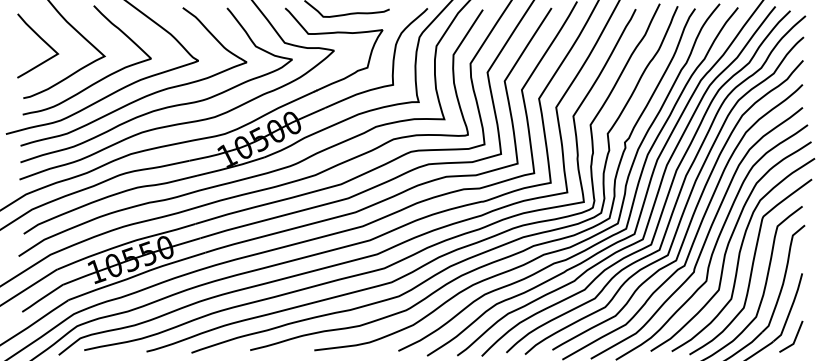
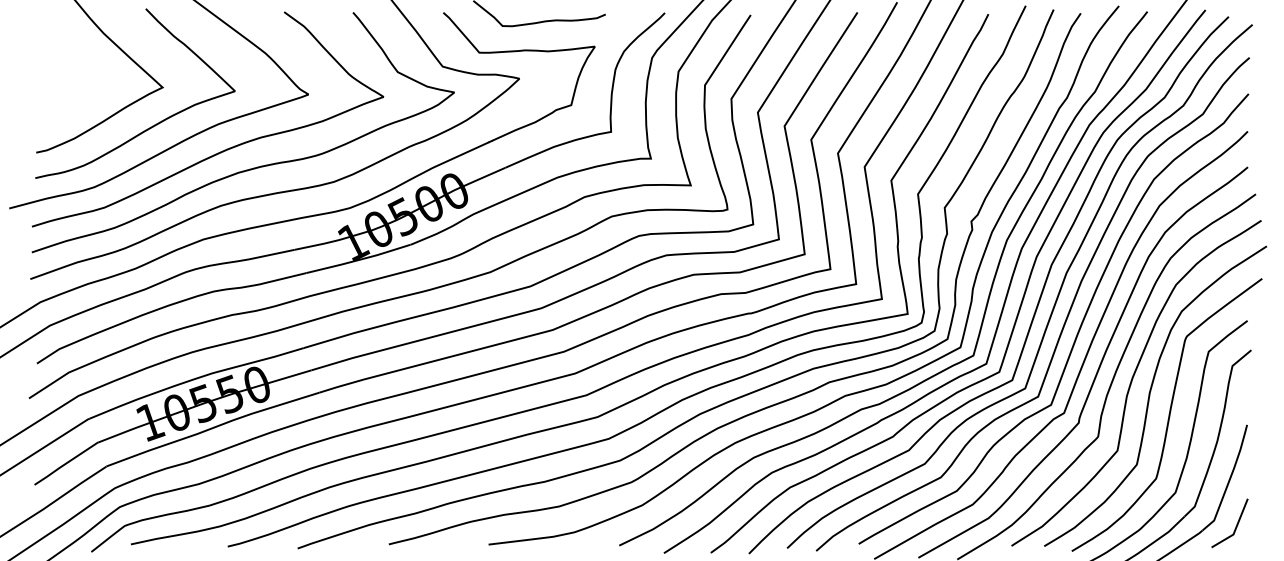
curve: (42, 40) -> (66, 62), removed

